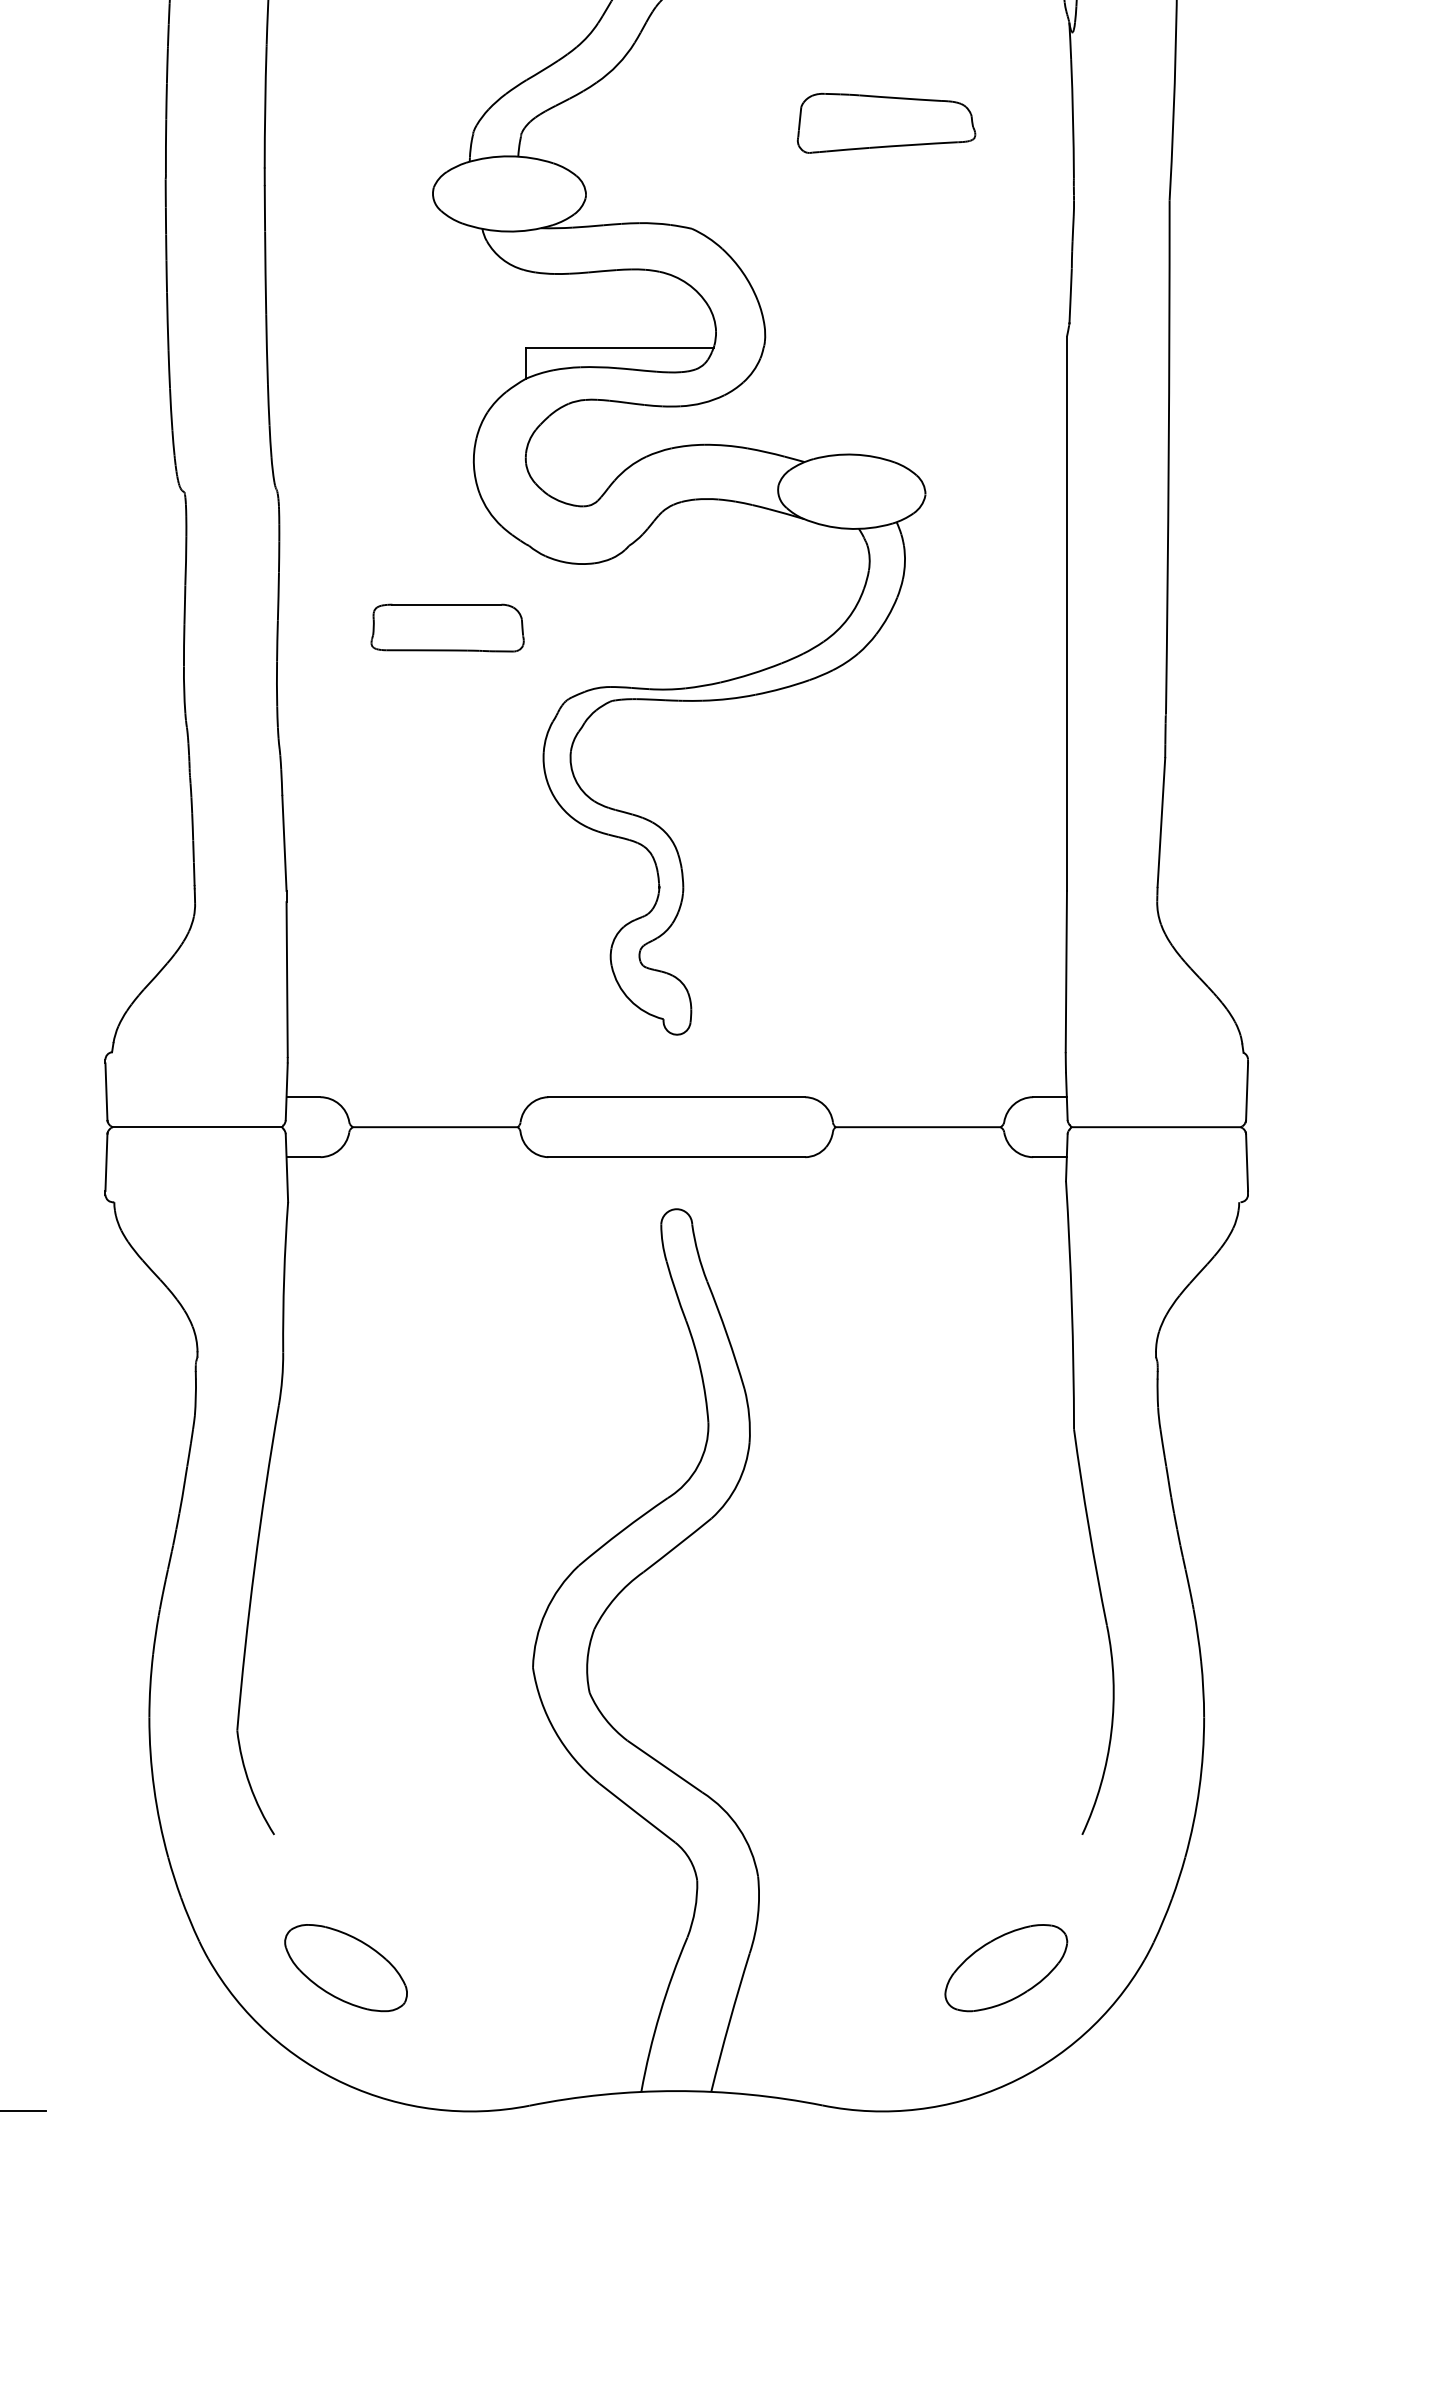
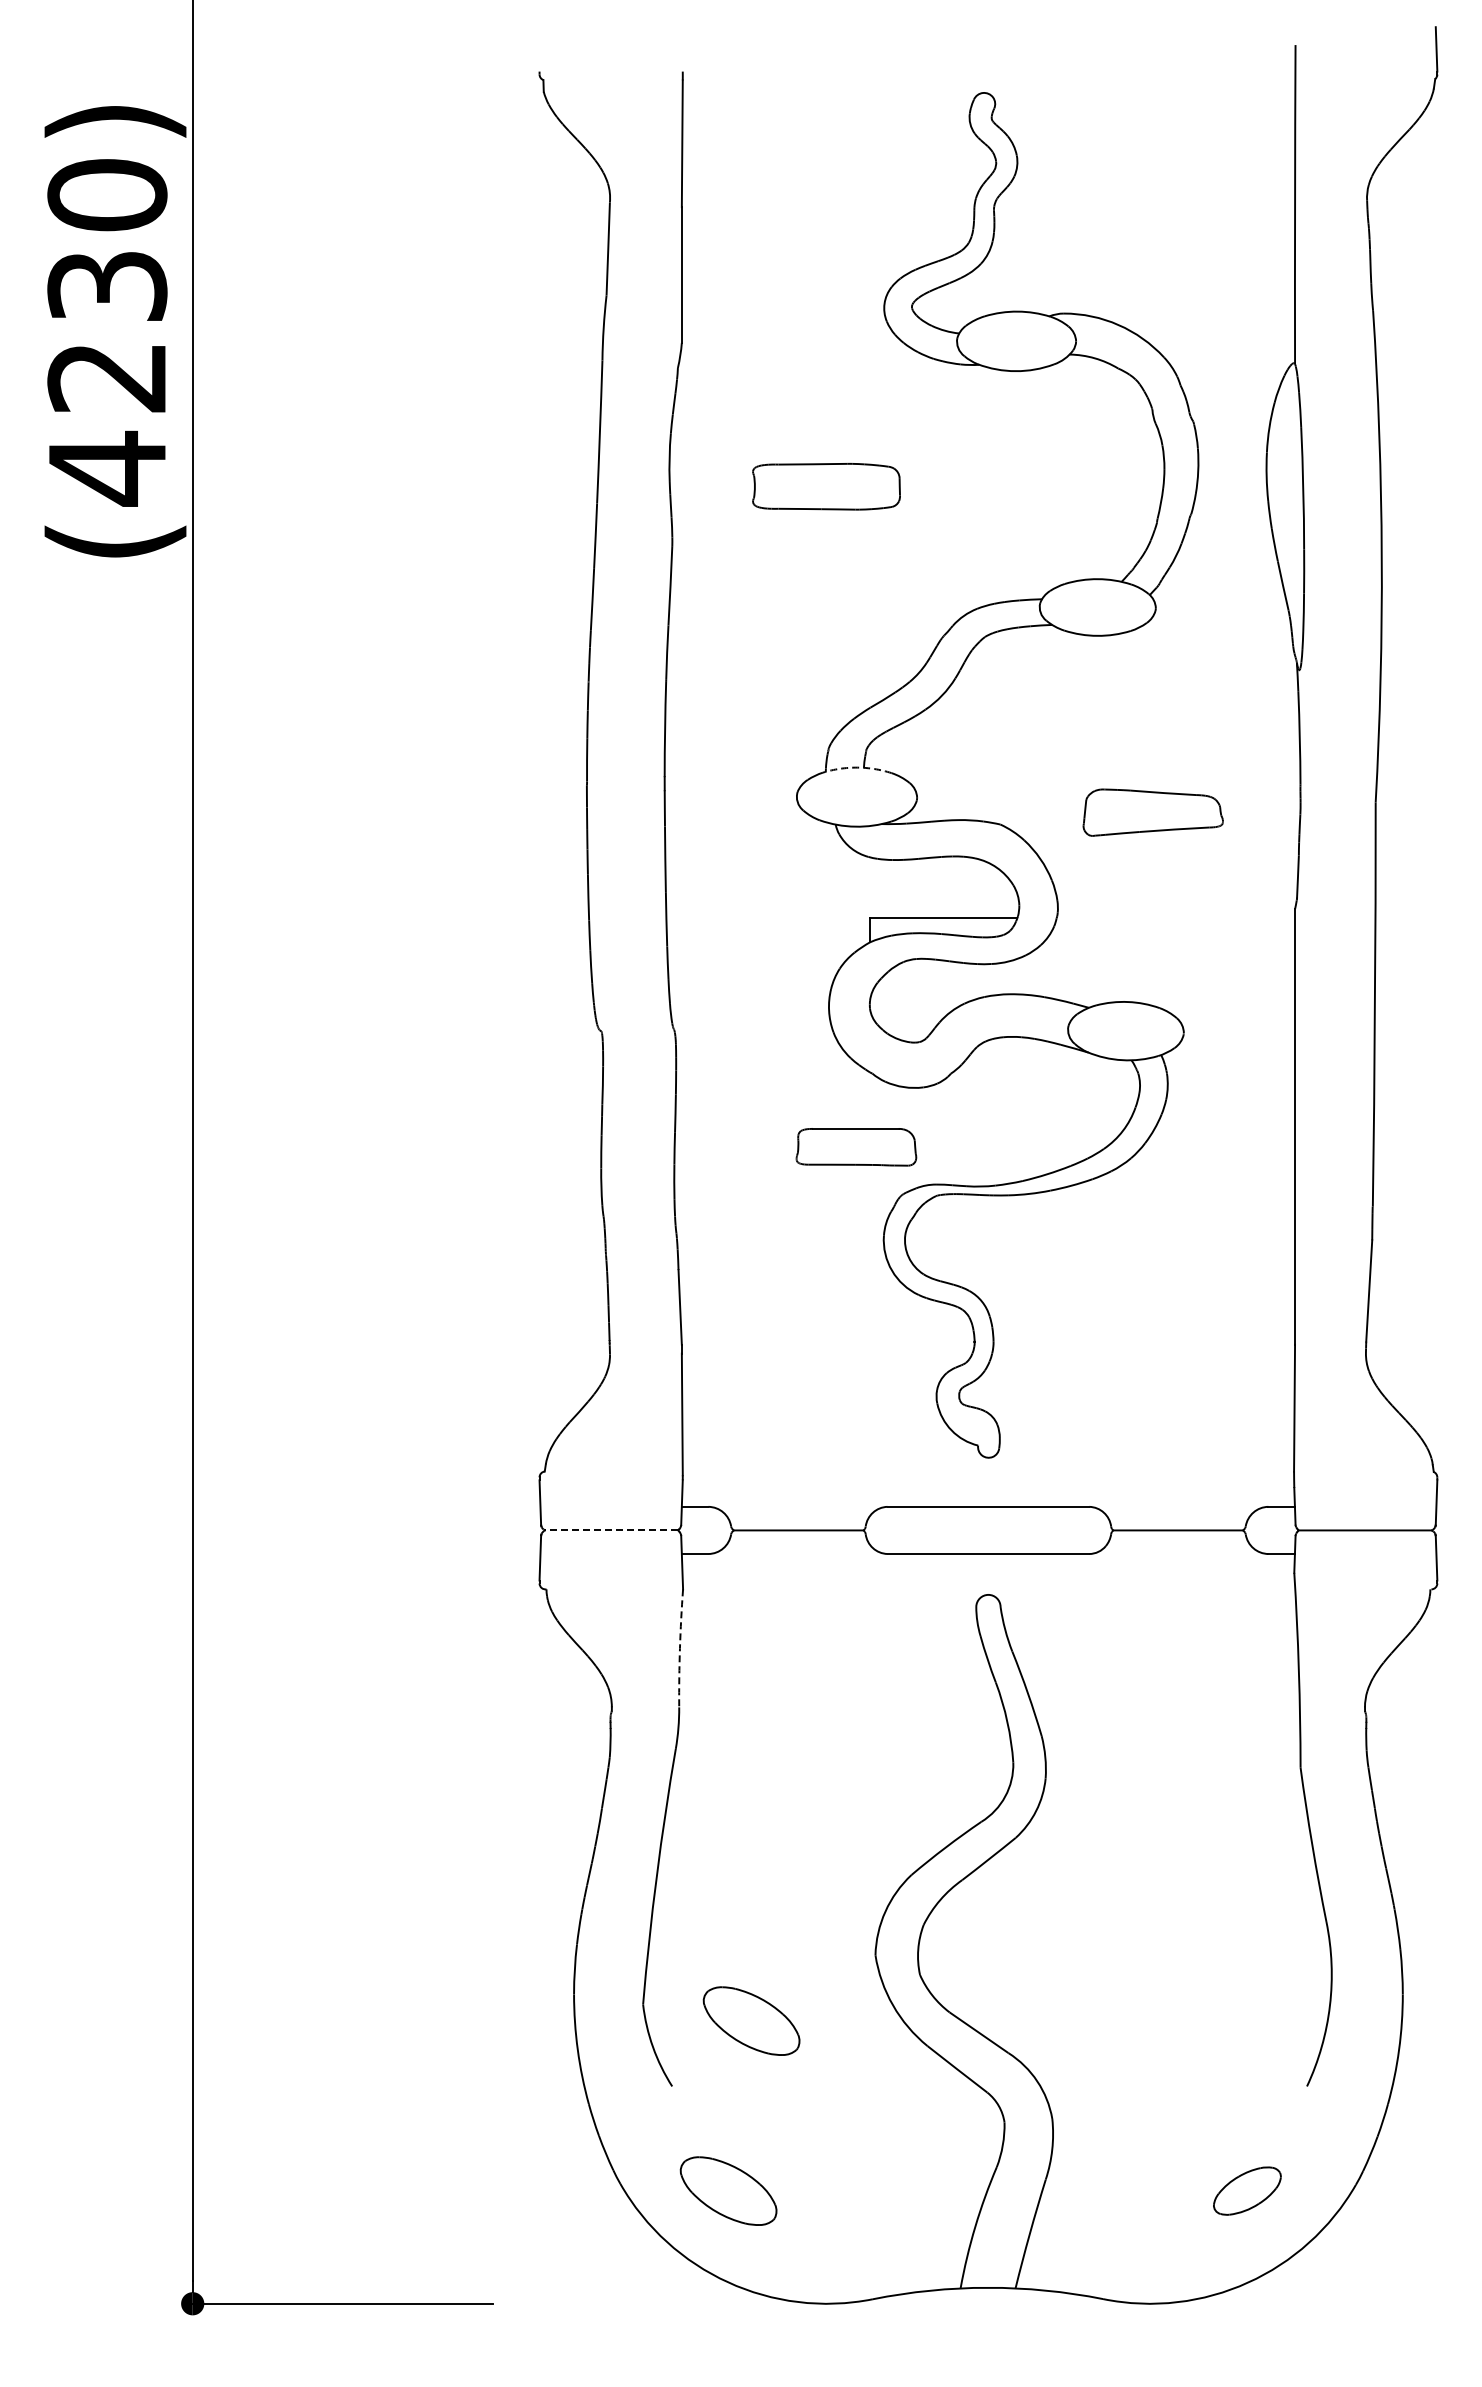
part: (885, 123) -> (1152, 812), moved
arc: (510, 156) -> (857, 767), solid -> dashed
part: (447, 628) -> (856, 1147), moved
line: (197, 1127) -> (611, 1530), solid -> dashed
arc: (283, 1277) -> (679, 1648), solid -> dashed
part: (375, 1750) -> (751, 2020), added
part: (1006, 1967) -> (1247, 2190), size x0.7

